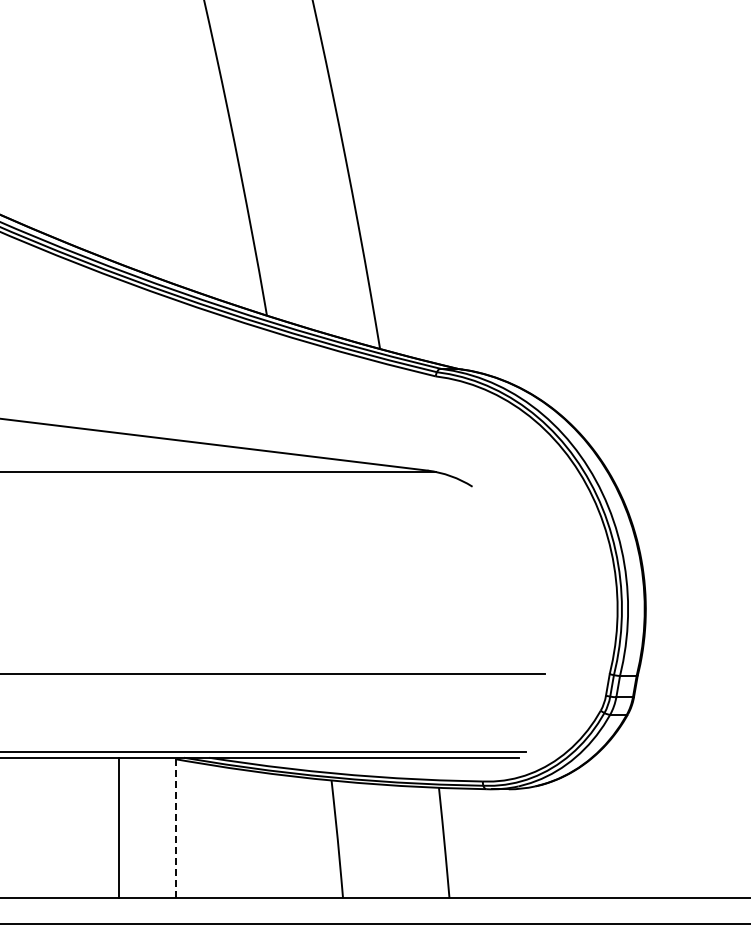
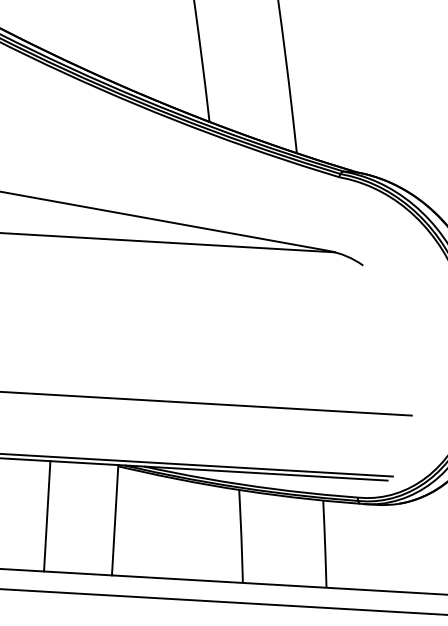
line: (118, 827) -> (46, 515), moved
line: (176, 827) -> (115, 519), dashed -> solid

